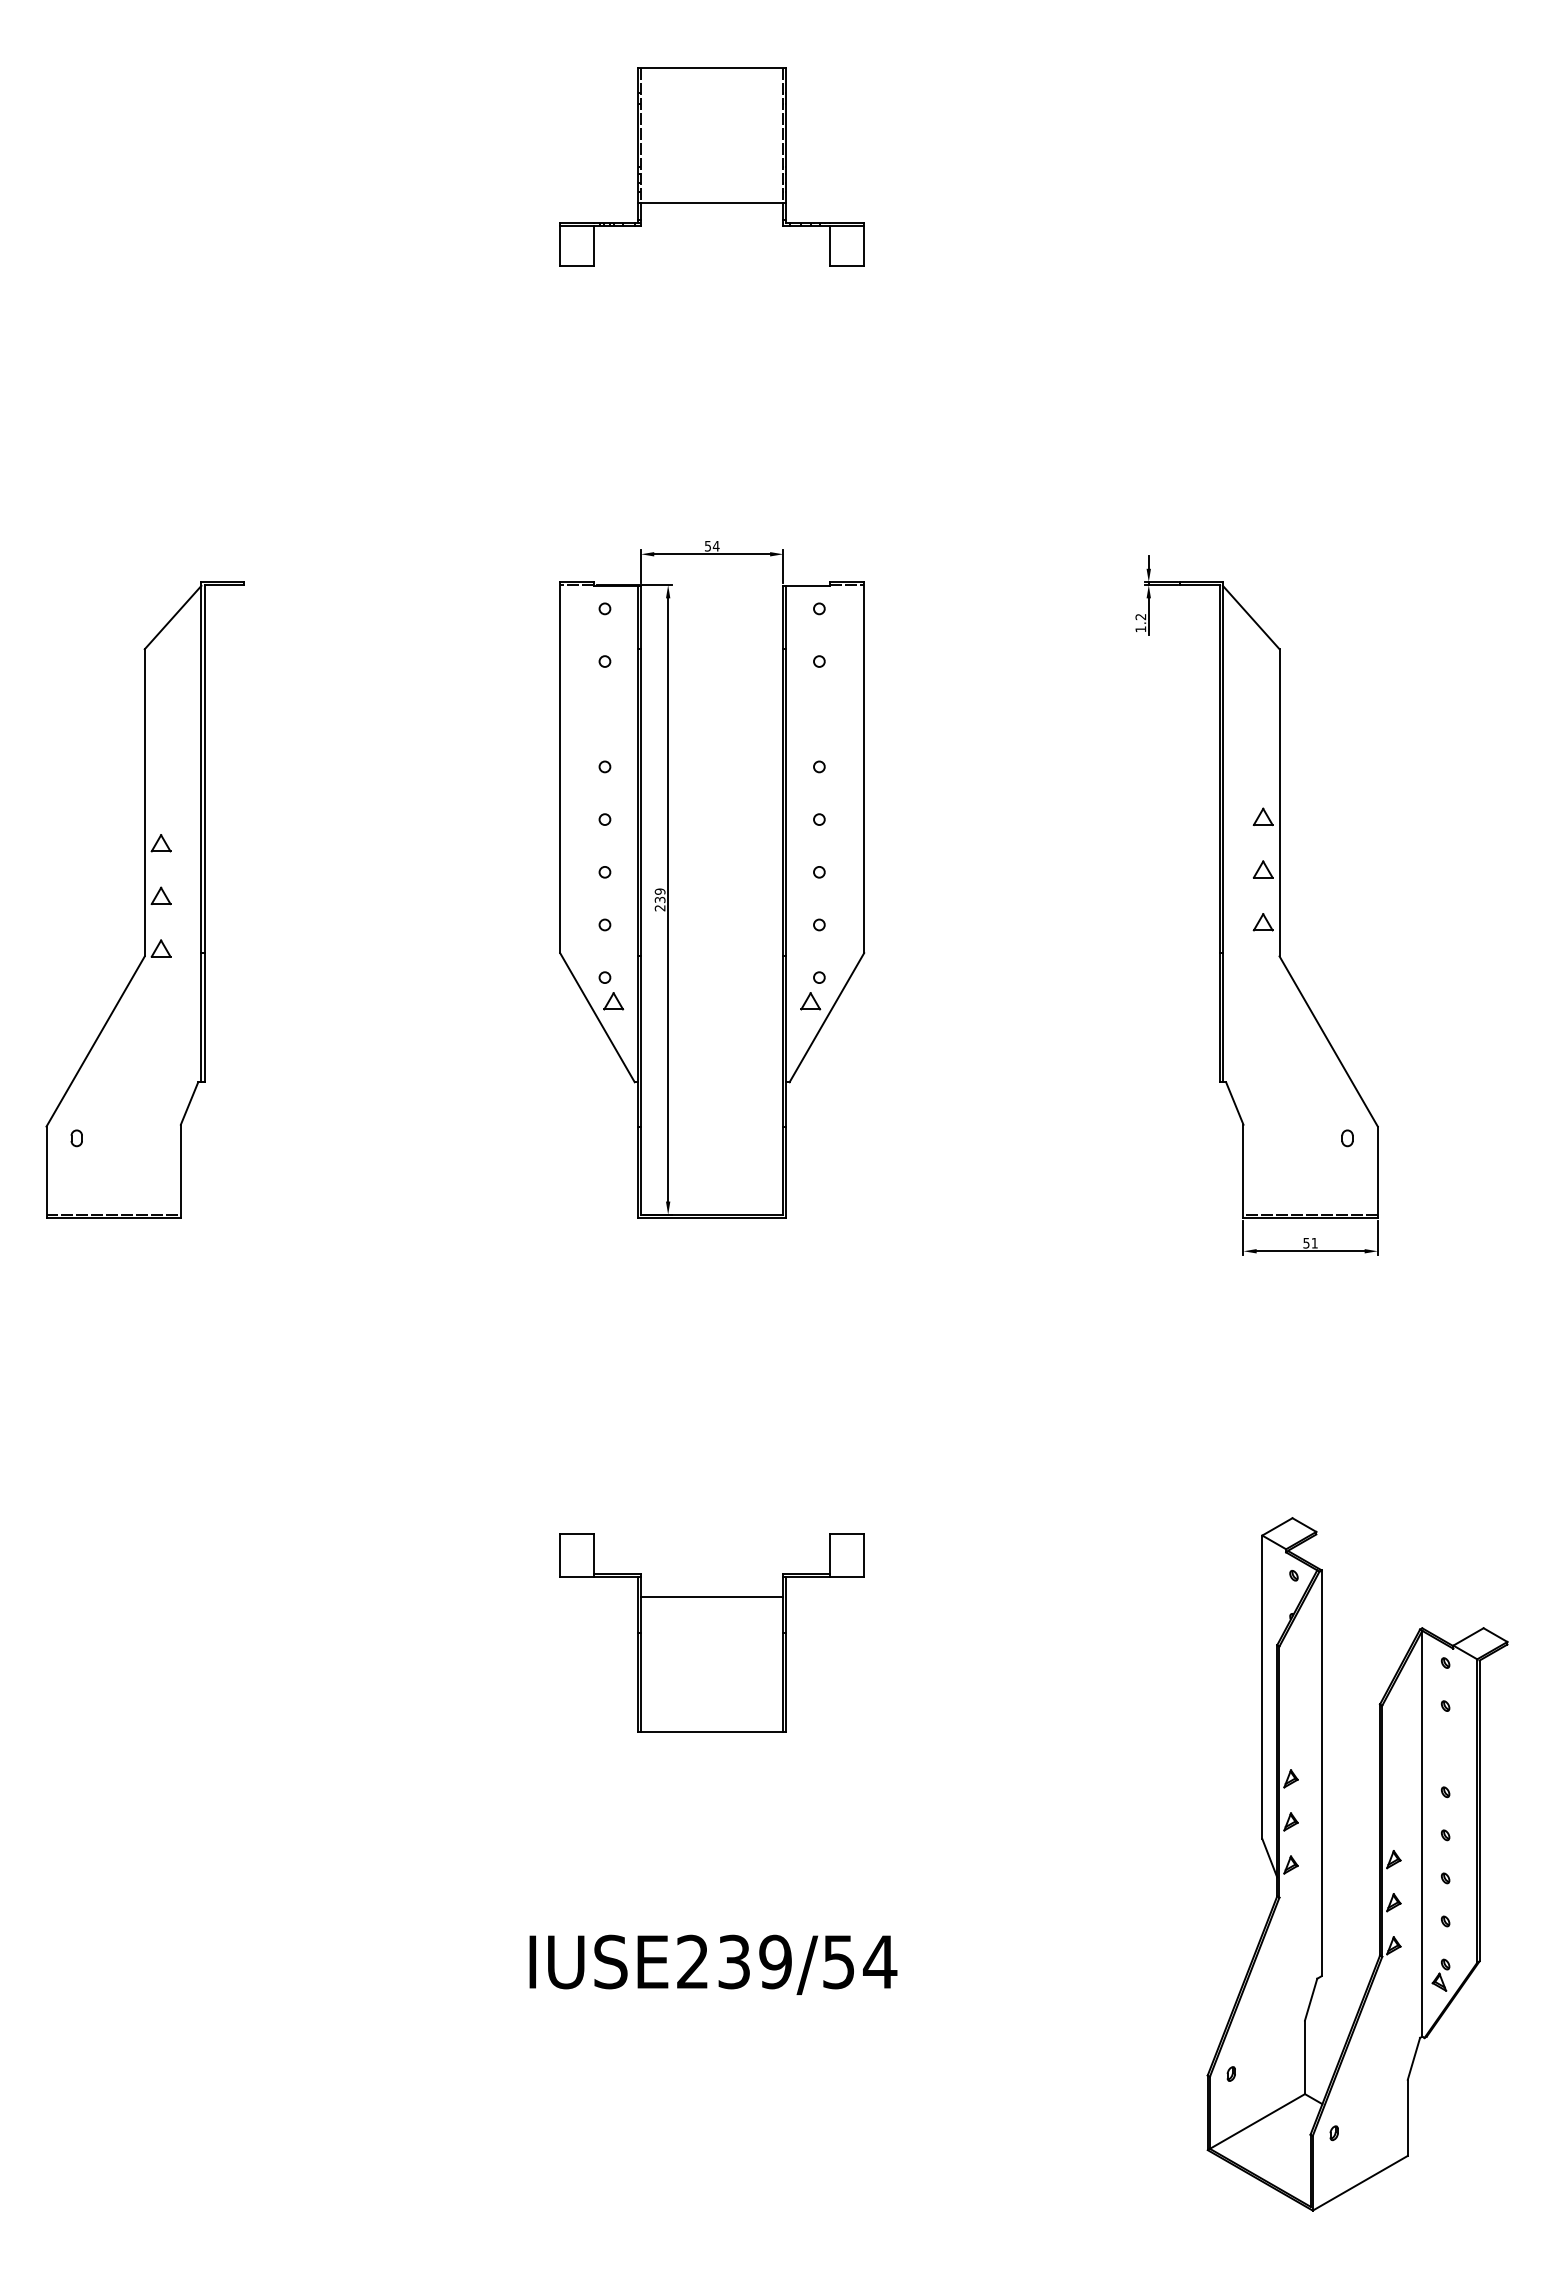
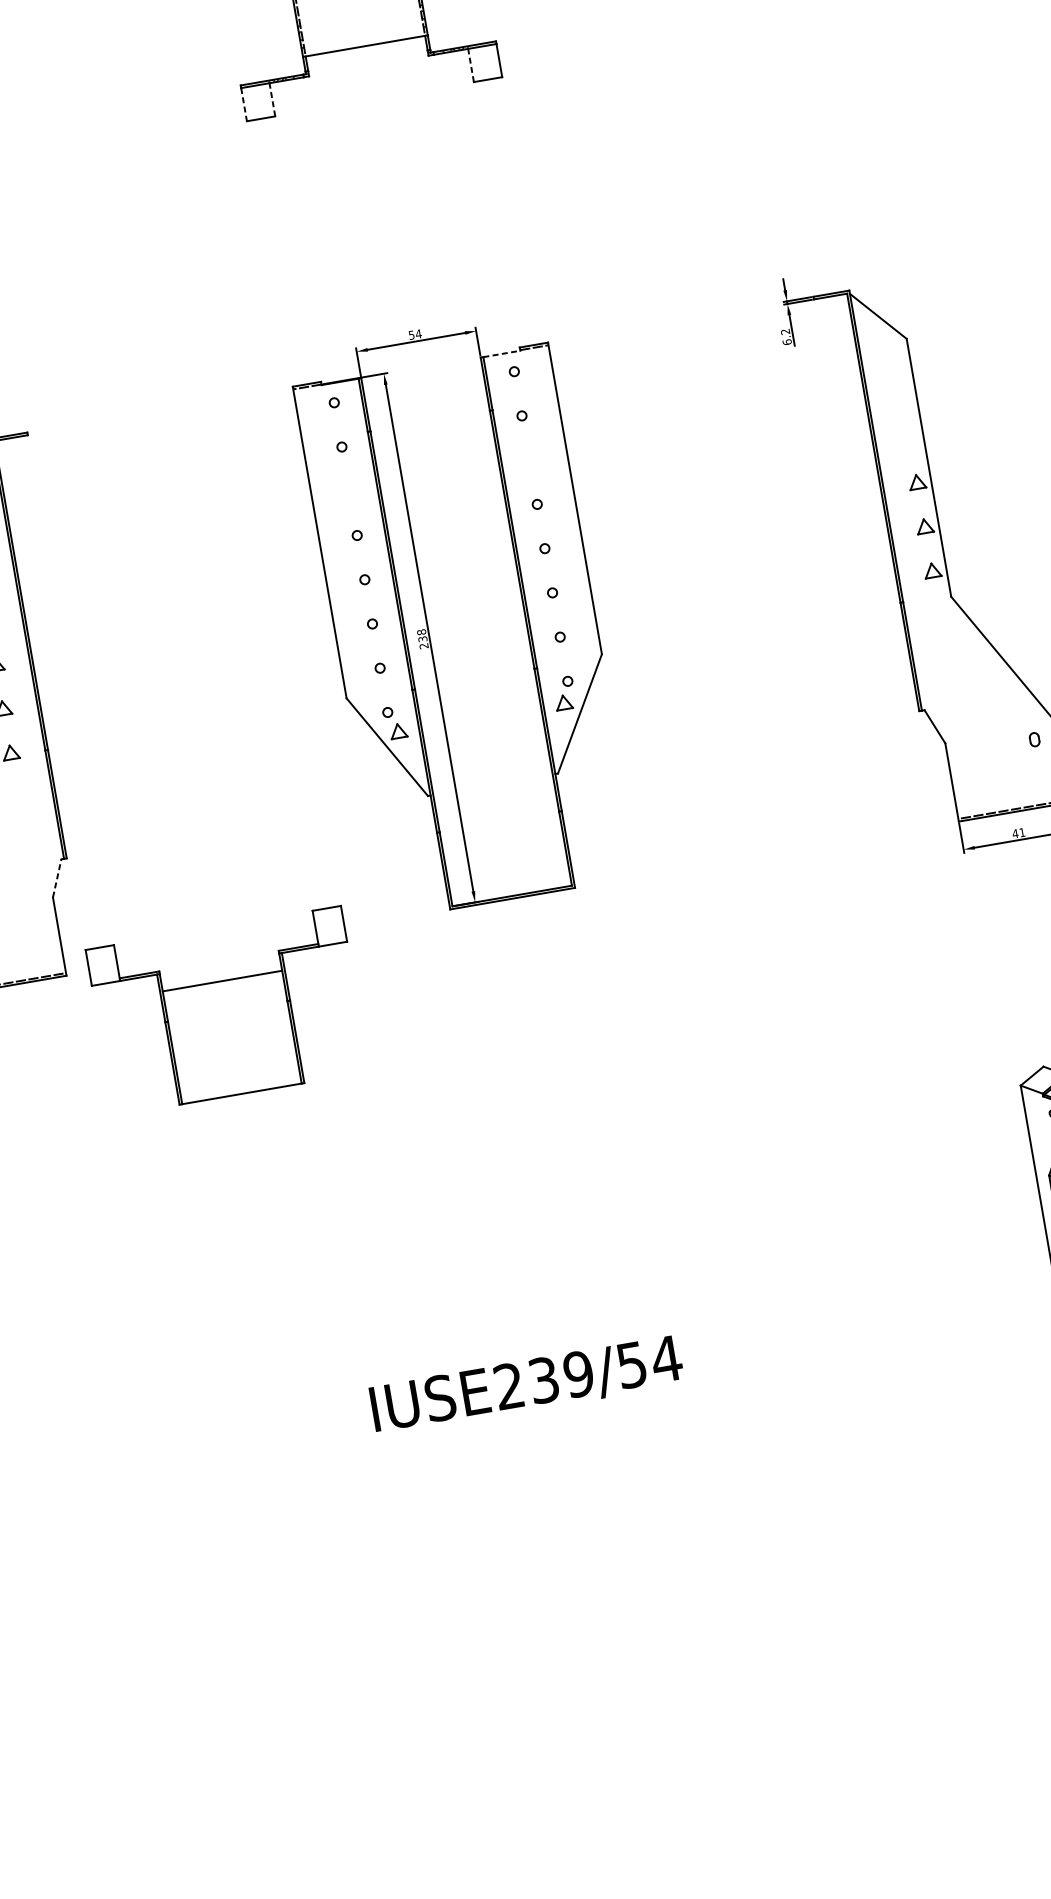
line: (560, 246) -> (244, 104), solid -> dashed
line: (593, 246) -> (272, 100), solid -> dashed
line: (830, 246) -> (471, 65), solid -> dashed
line: (808, 585) -> (501, 353), solid -> dashed
text: (1140, 629) -> (787, 342), 1.2 -> 6.2
text: (660, 891) -> (421, 632), 239 -> 238
line: (189, 1103) -> (57, 878), solid -> dashed
text: (1306, 1243) -> (1015, 833), 51 -> 41
part: (711, 1632) -> (227, 1010), moved
text: (713, 1964) -> (526, 1385), moved

